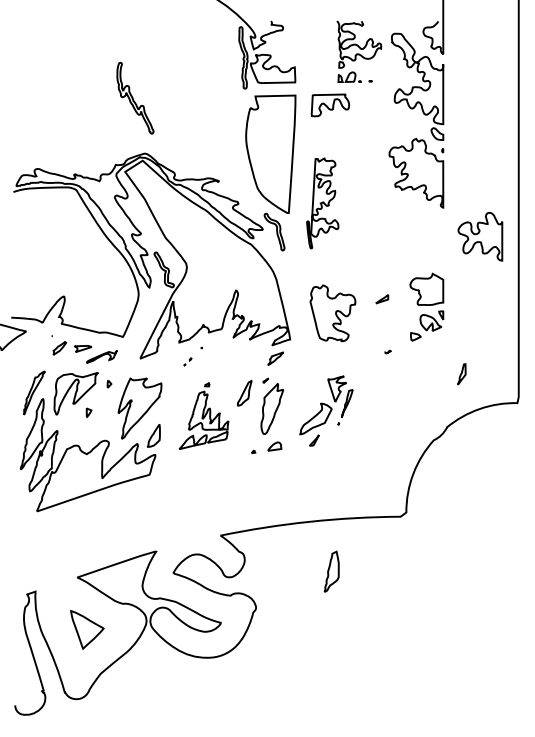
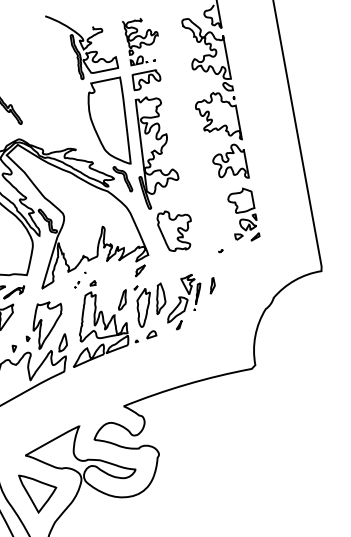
part: (359, 51) -> (142, 40), moved
part: (322, 203) -> (153, 152), size x1.67
part: (480, 236) -> (229, 163), moved
part: (382, 299) -> (255, 237), moved
part: (461, 374) -> (211, 286), moved
part: (109, 384) -> (28, 338), moved
part: (88, 412) -> (14, 348), moved
part: (203, 415) -> (95, 321), size x1.67
part: (331, 571) -> (159, 298), moved
part: (87, 629) -> (39, 491), size x1.43

